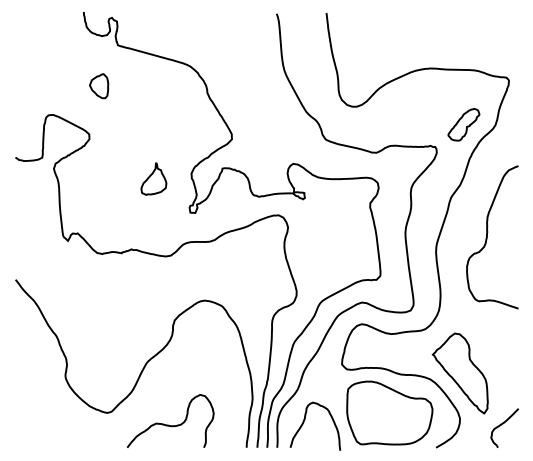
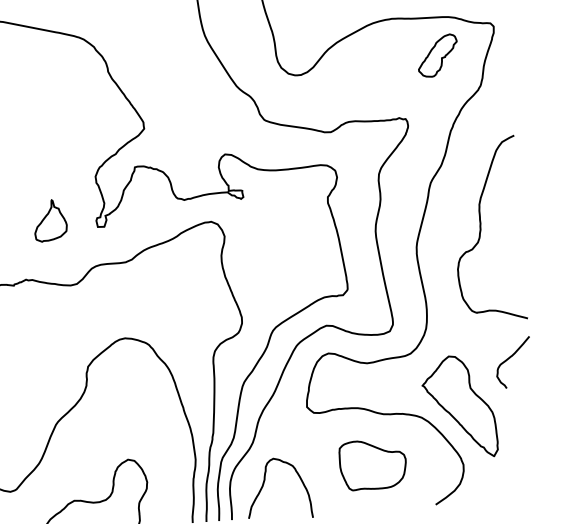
part: (463, 124) -> (437, 55), moved
part: (153, 178) -> (49, 220), moved
part: (389, 412) -> (372, 464), size x0.6
curve: (503, 424) -> (511, 358), moved

